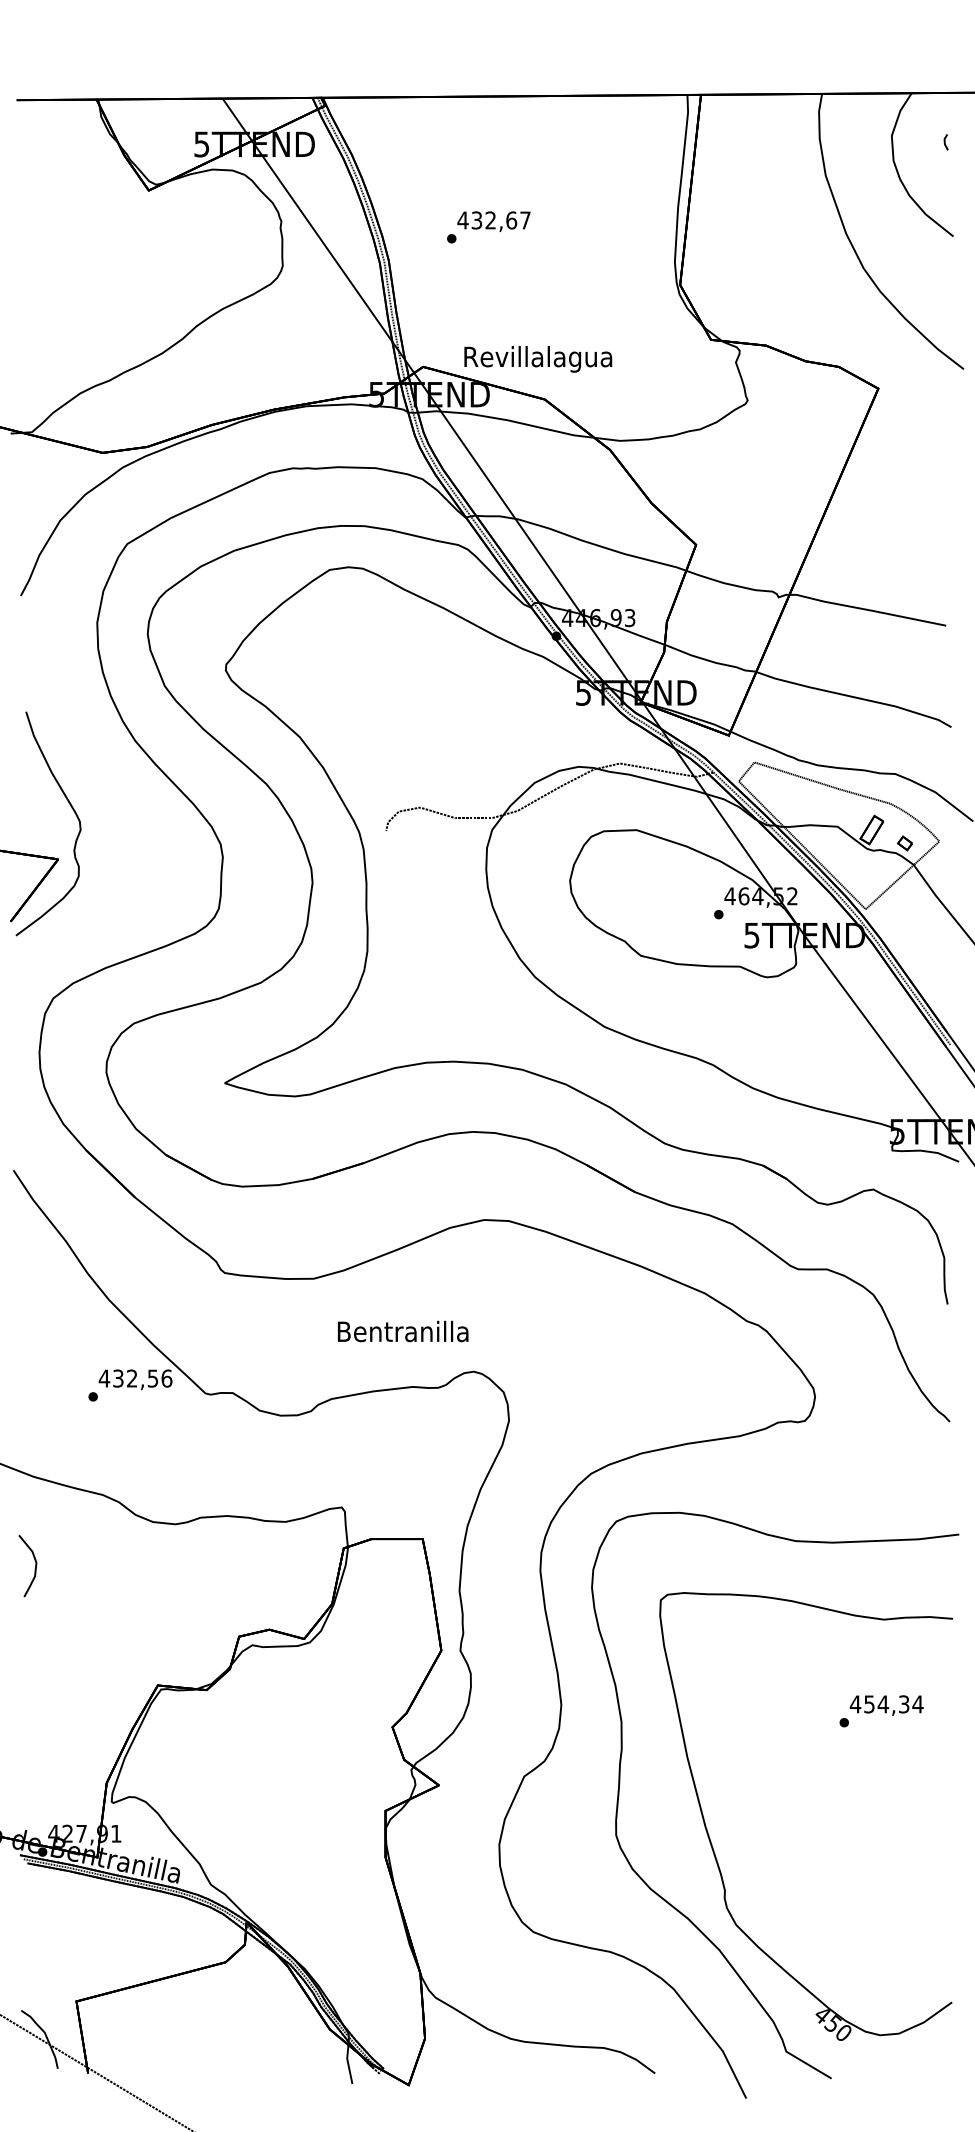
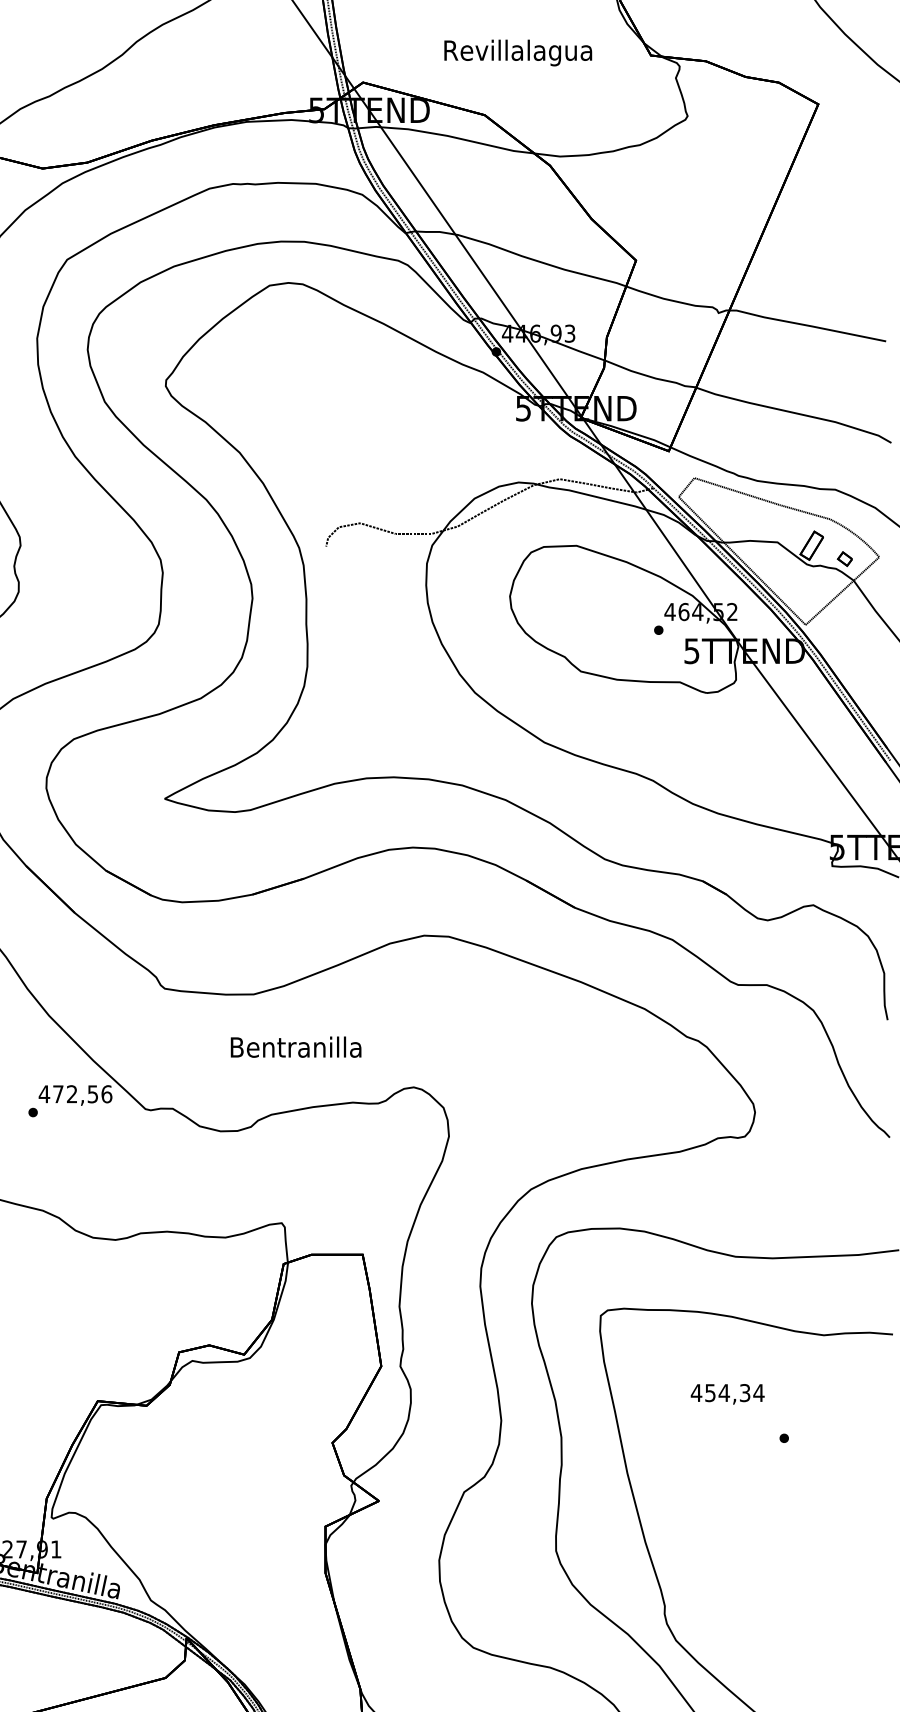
text: (538, 359) -> (518, 53), moved
text: (403, 1331) -> (296, 1047), moved
text: (118, 1378) -> (58, 1094), 432,56 -> 472,56
text: (886, 1705) -> (727, 1394), moved

